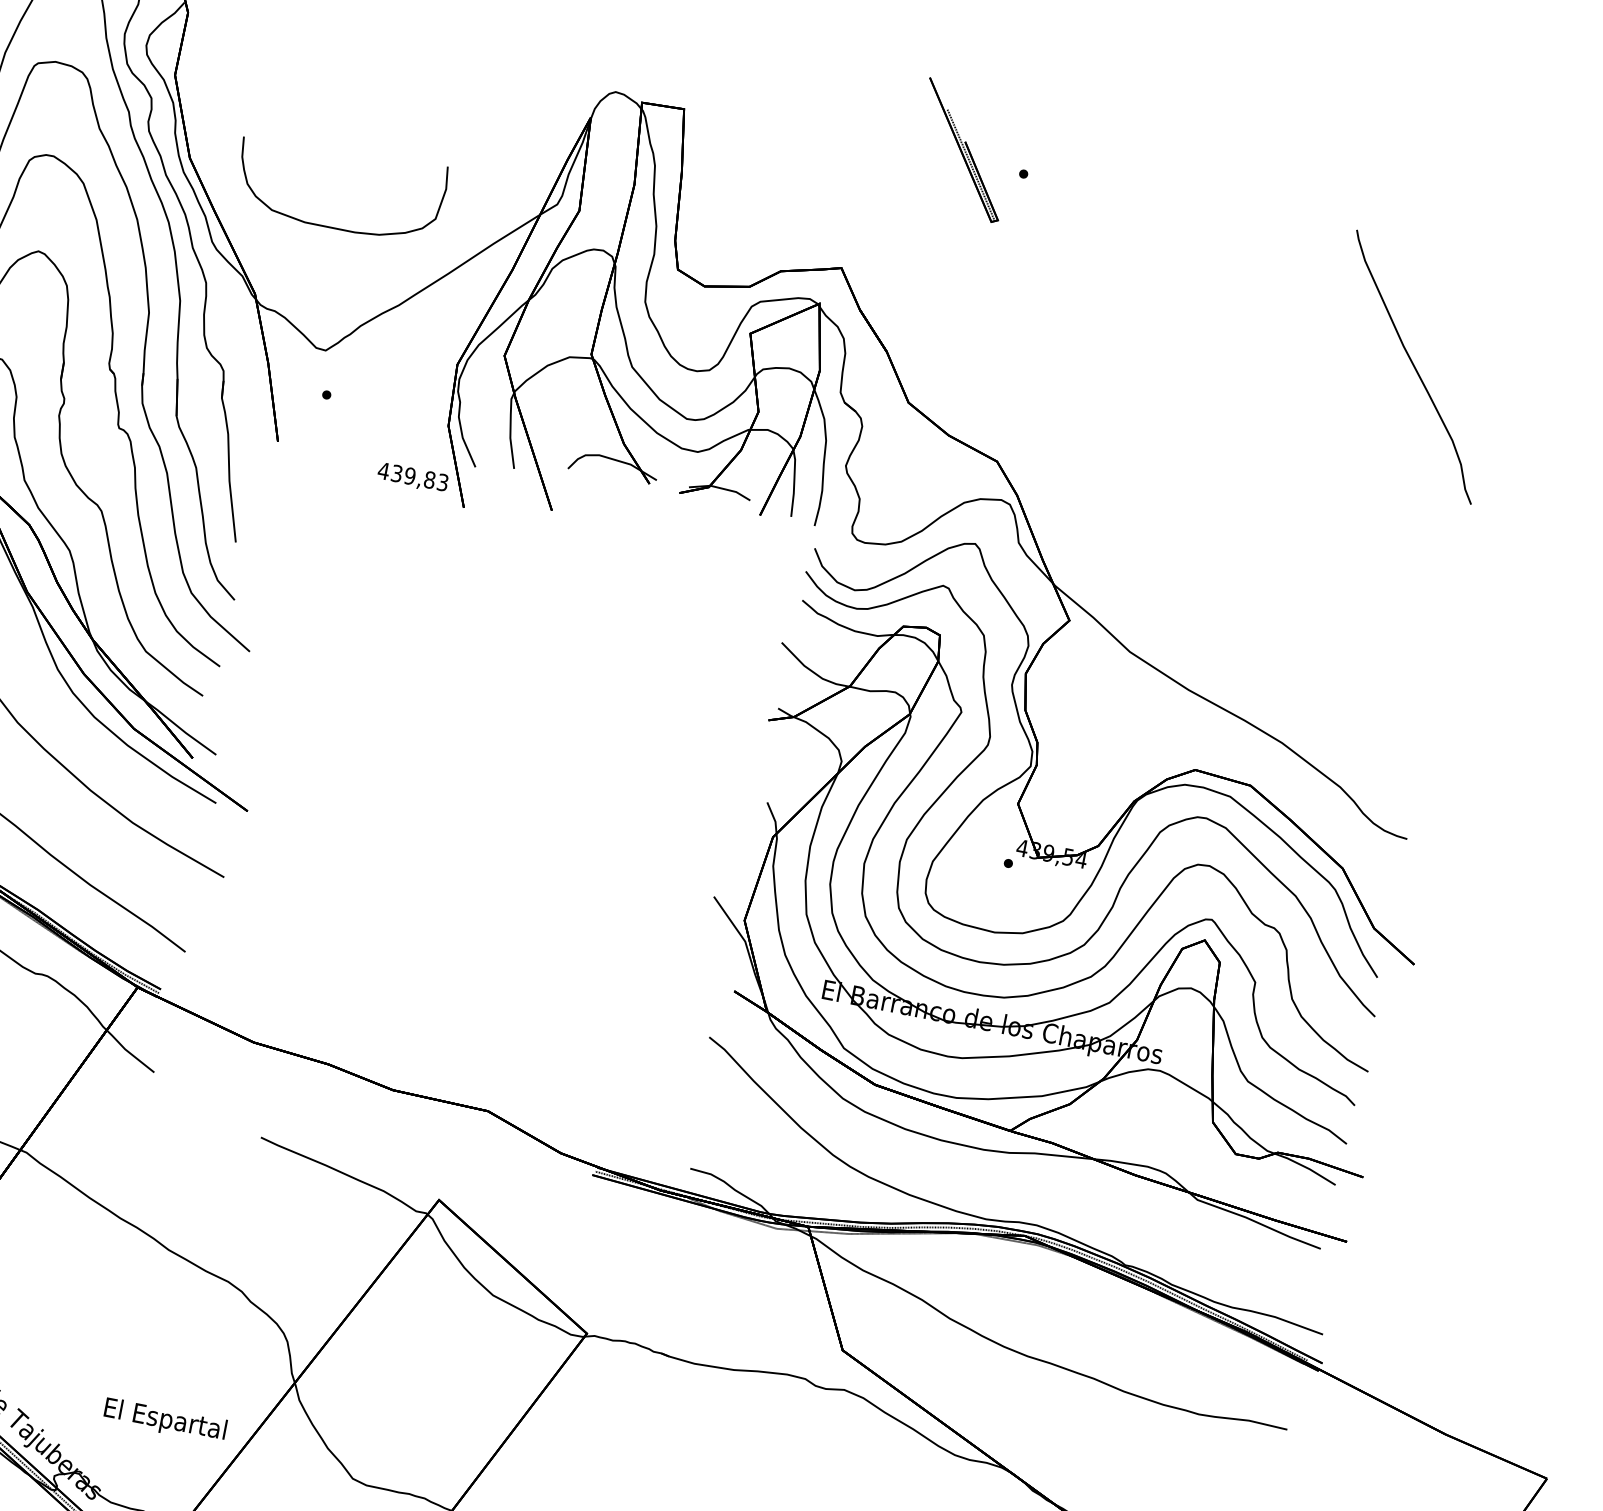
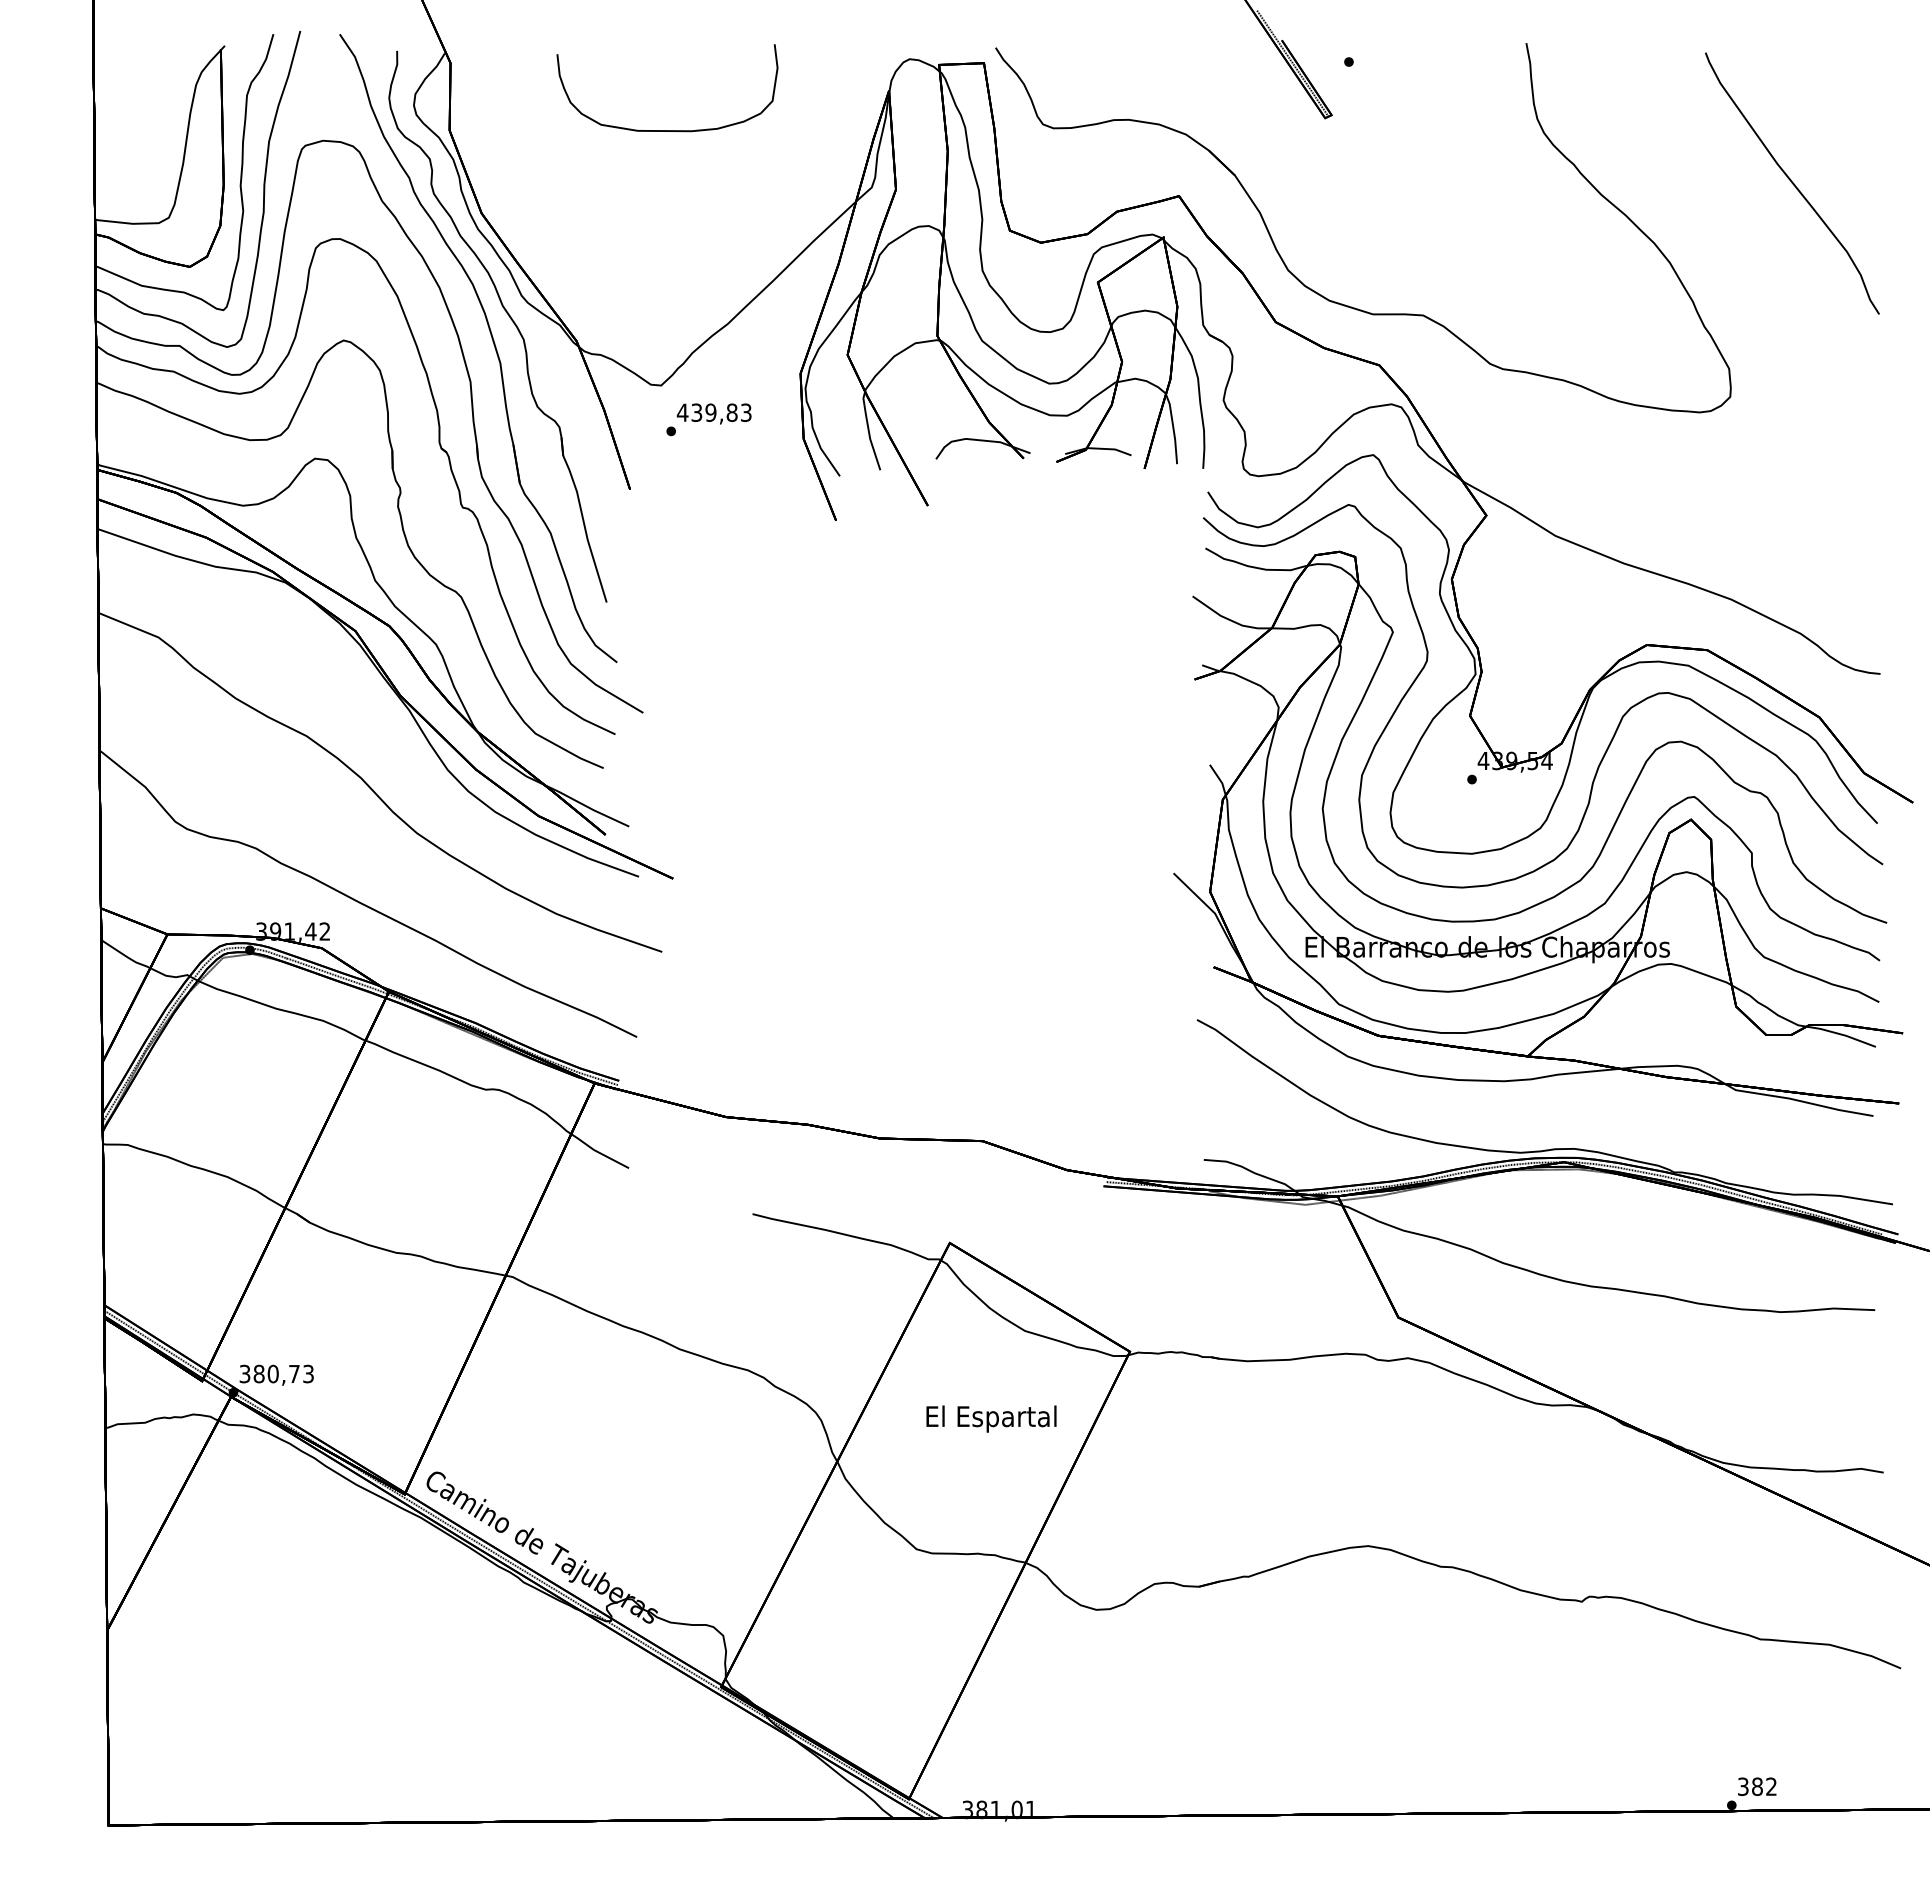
curve: (332, 227) -> (667, 130), moved
part: (971, 395) -> (1339, 302), added
text: (412, 477) -> (713, 413), moved
text: (165, 1420) -> (991, 1418), moved

